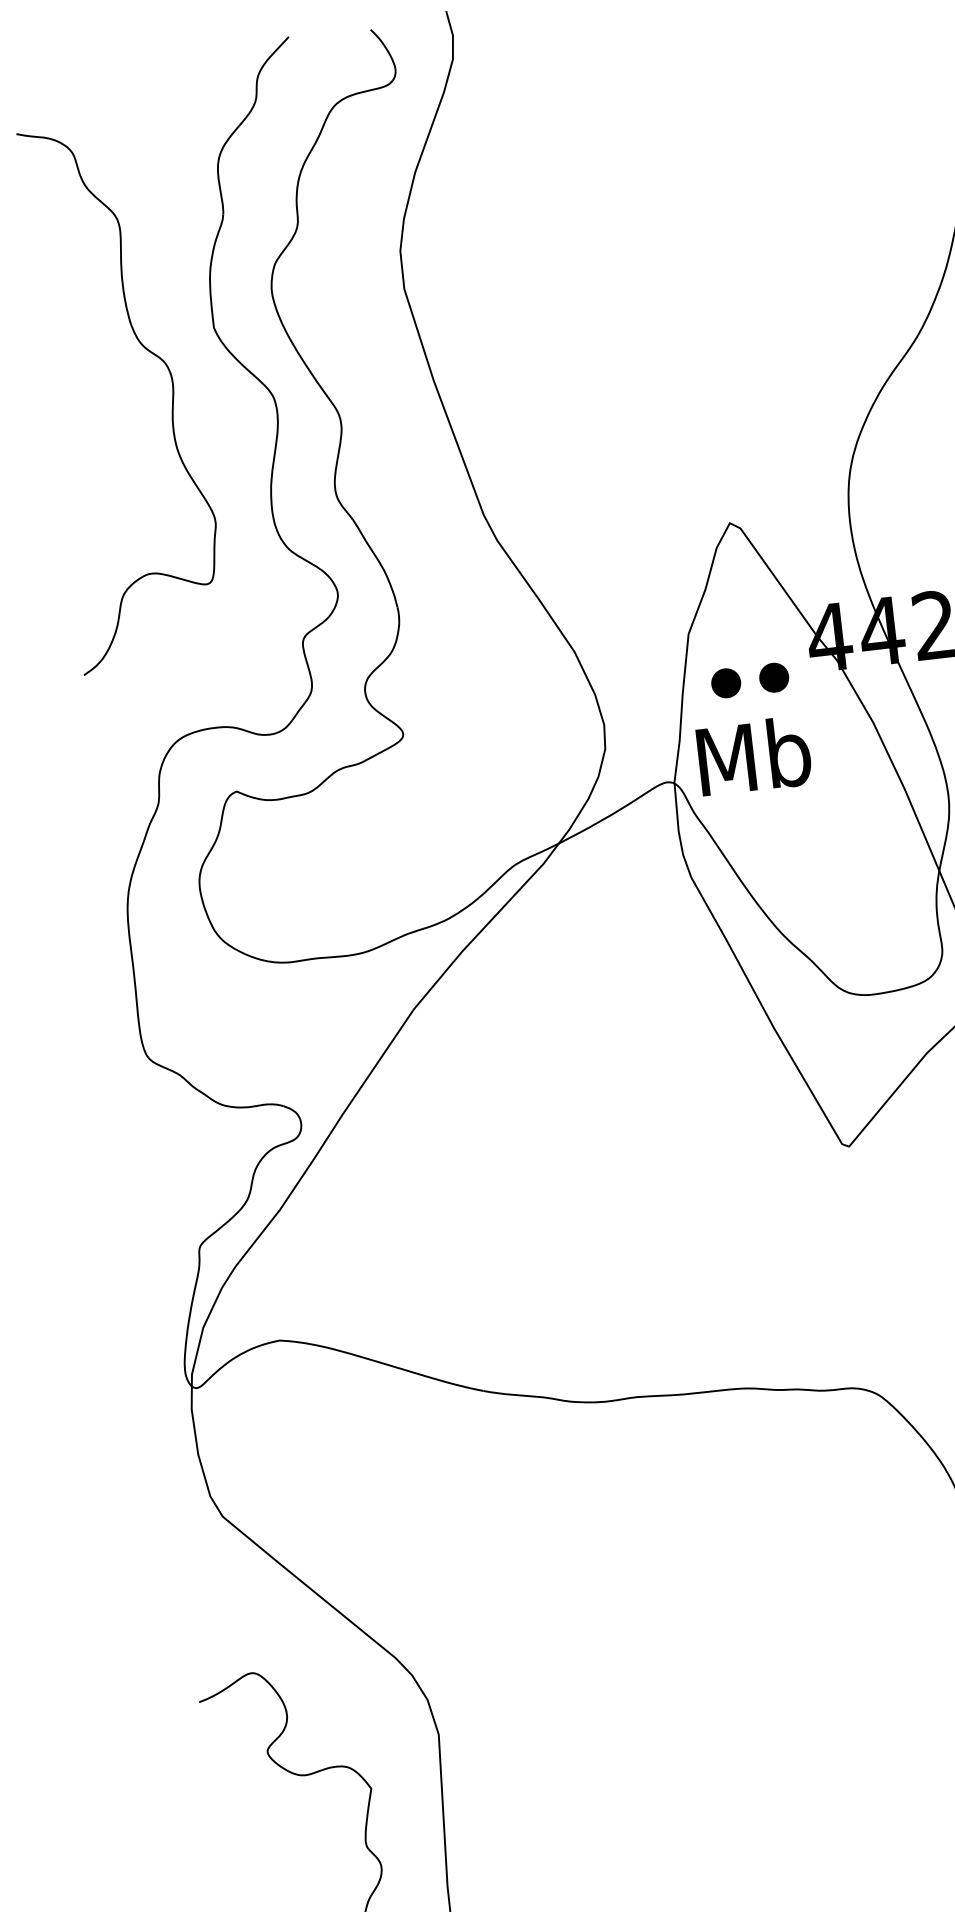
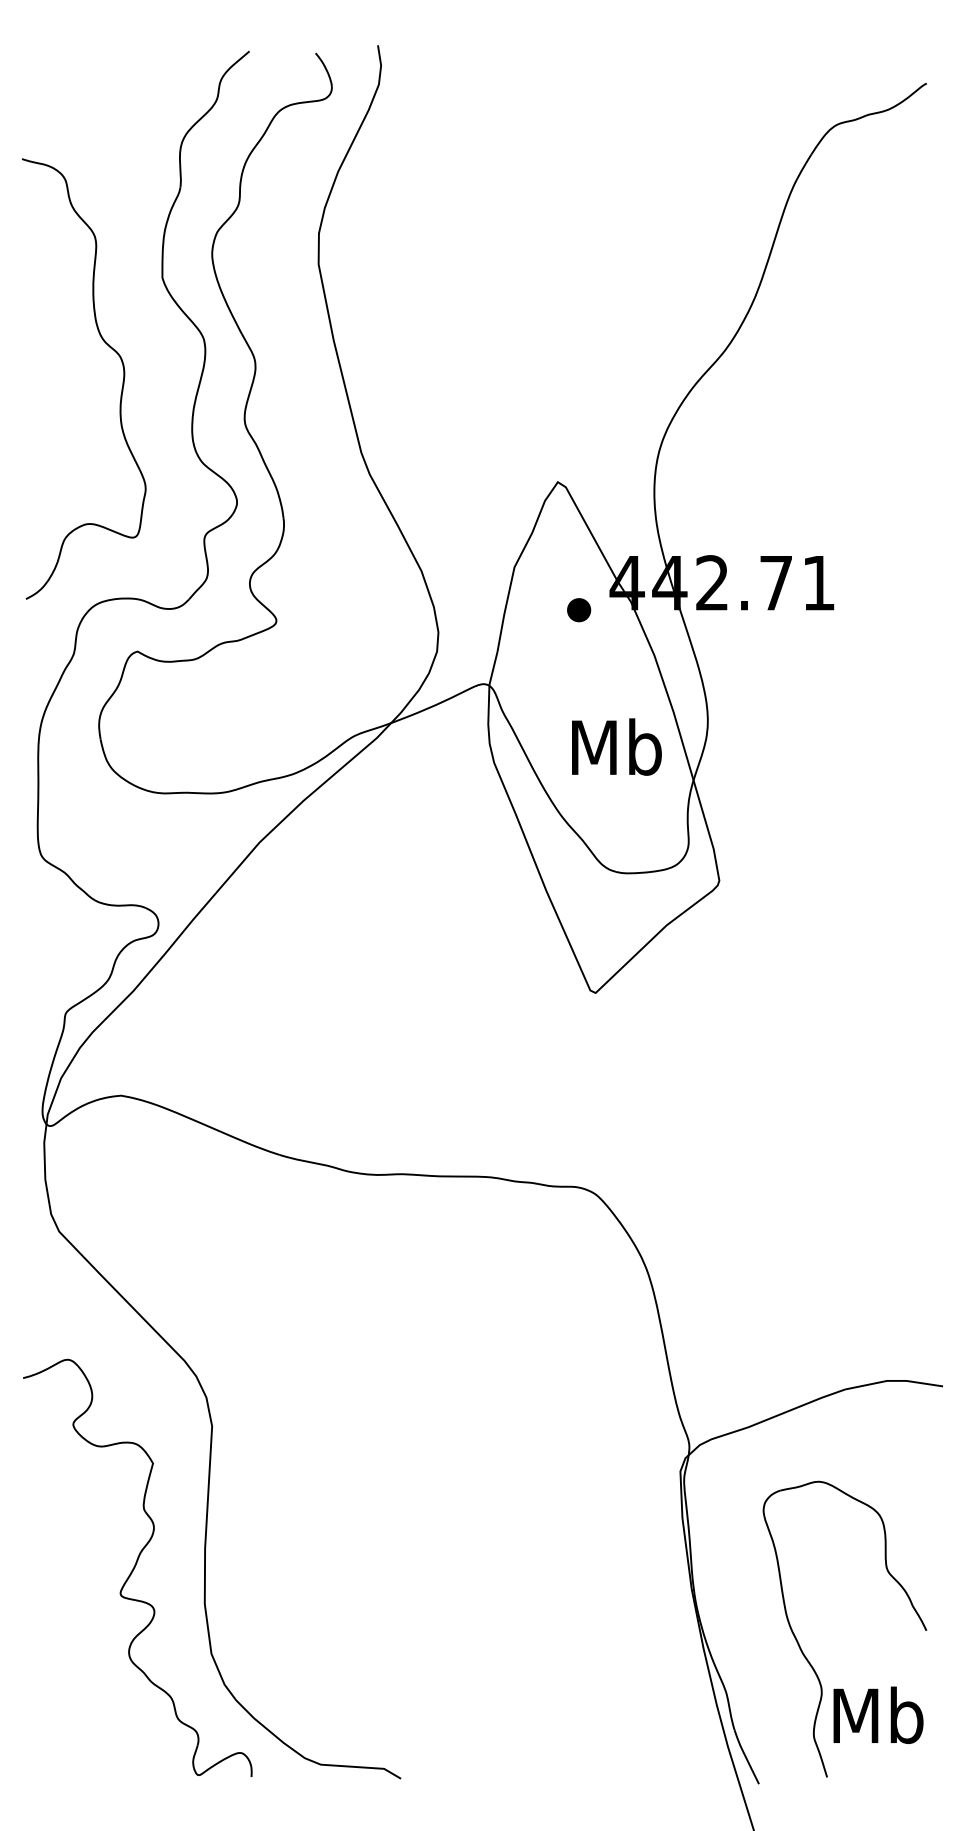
part: (171, 393) -> (122, 381), moved
part: (726, 683) -> (540, 610), removed
text: (753, 755) -> (616, 746), moved

